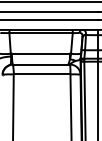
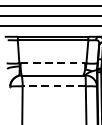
line: (40, 53) -> (52, 63), solid -> dashed
line: (41, 74) -> (53, 86), solid -> dashed

